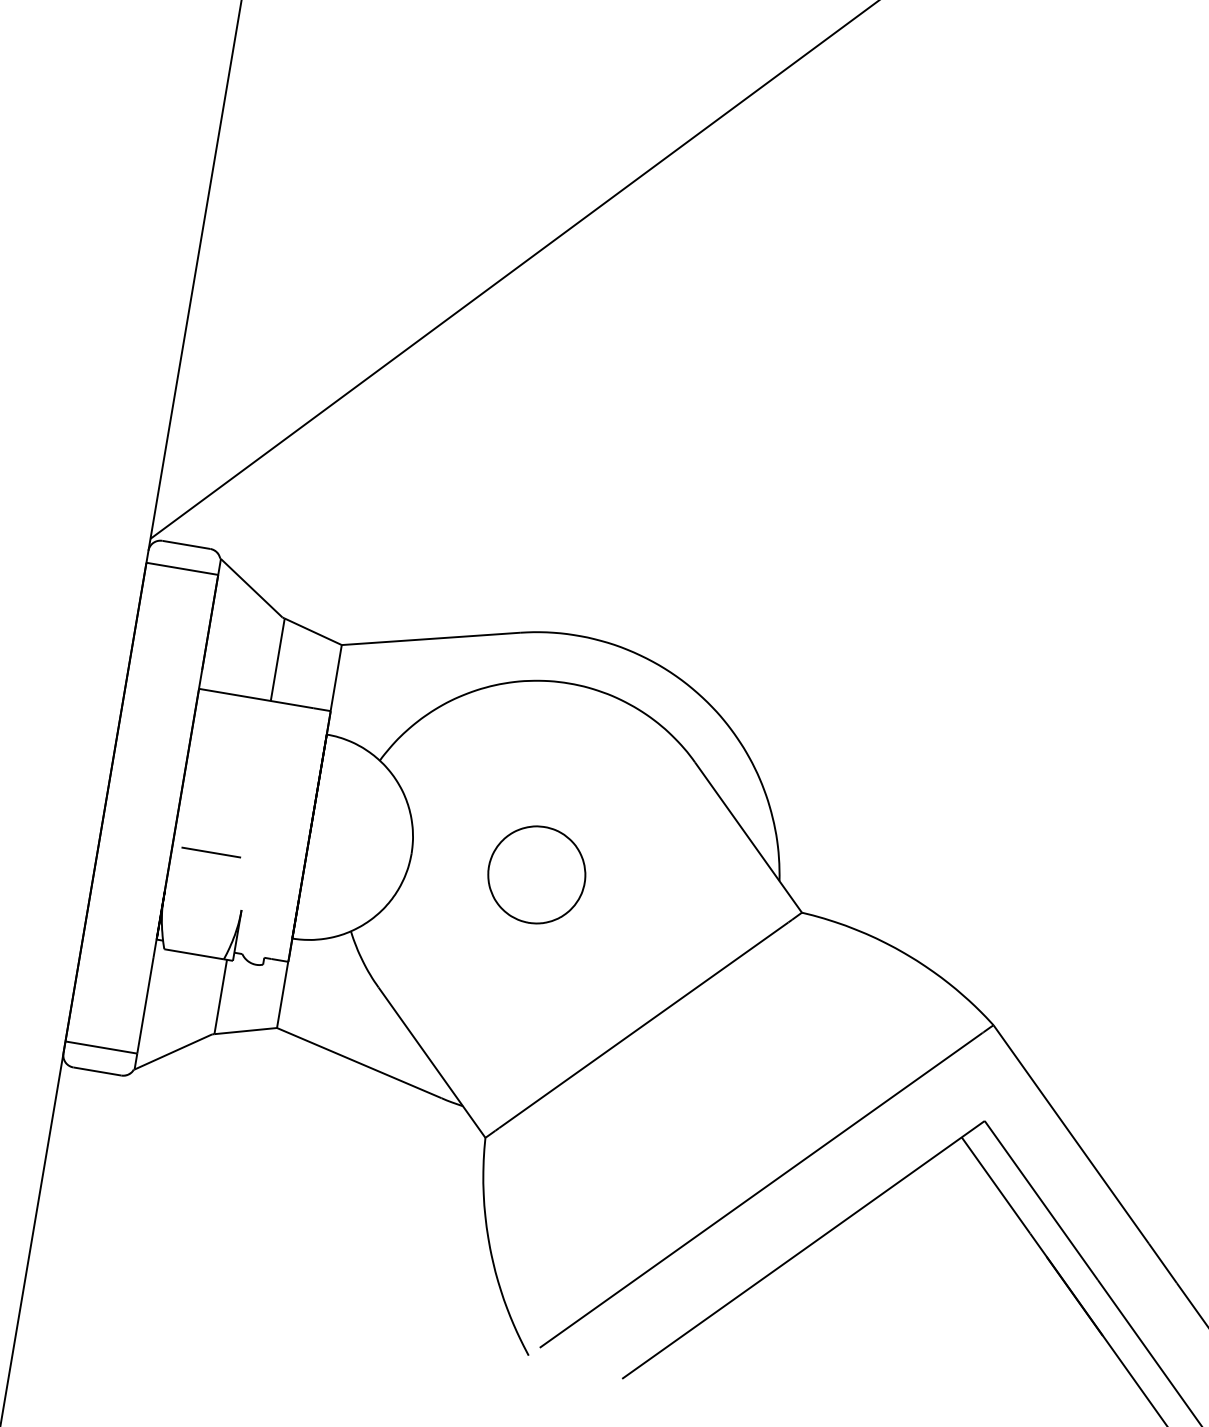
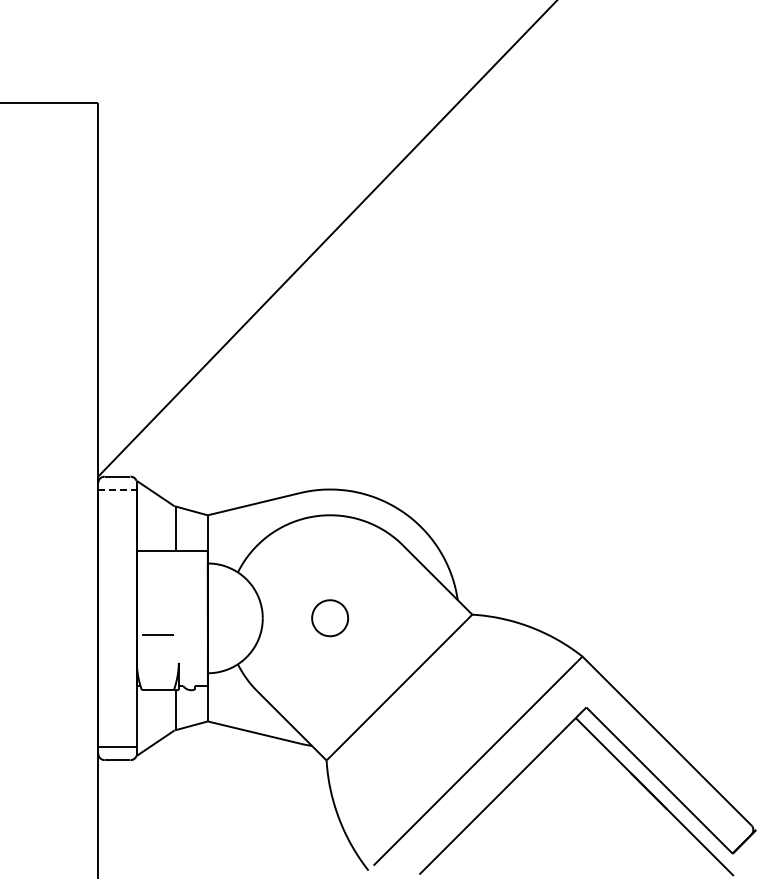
line: (184, 569) -> (118, 489), solid -> dashed
part: (535, 873) -> (329, 617), size x0.7

